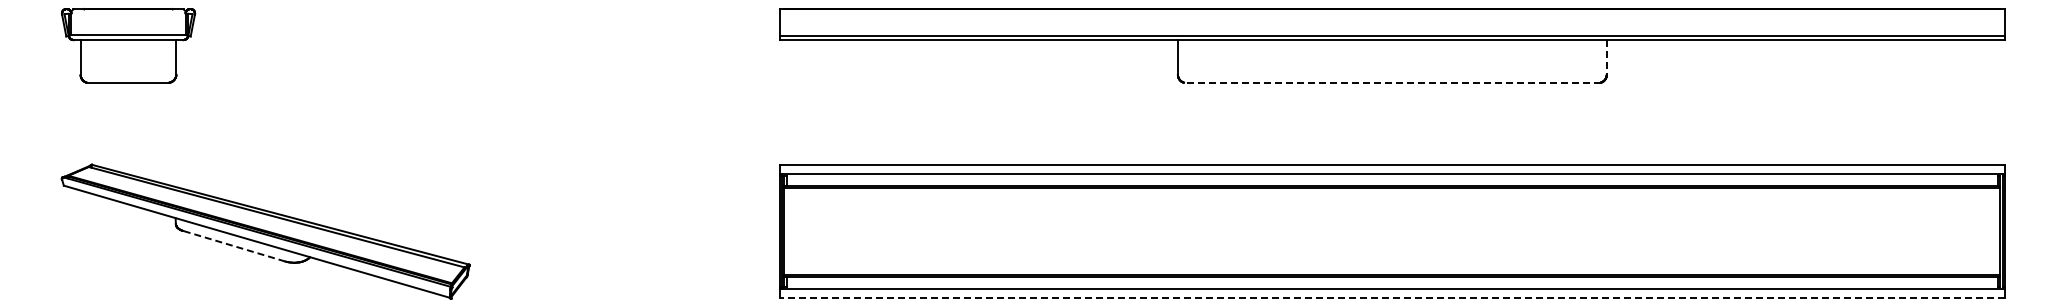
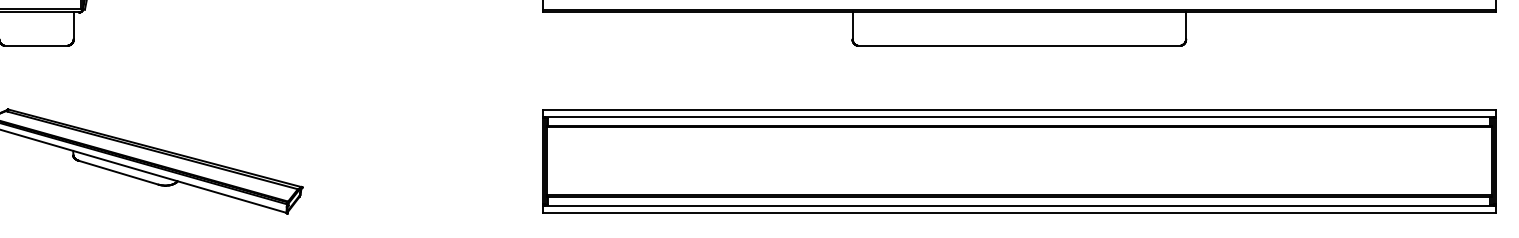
line: (1606, 57) -> (1185, 26), dashed -> solid
line: (1391, 82) -> (1018, 45), dashed -> solid
line: (233, 246) -> (118, 172), dashed -> solid
line: (1392, 297) -> (1019, 212), dashed -> solid

